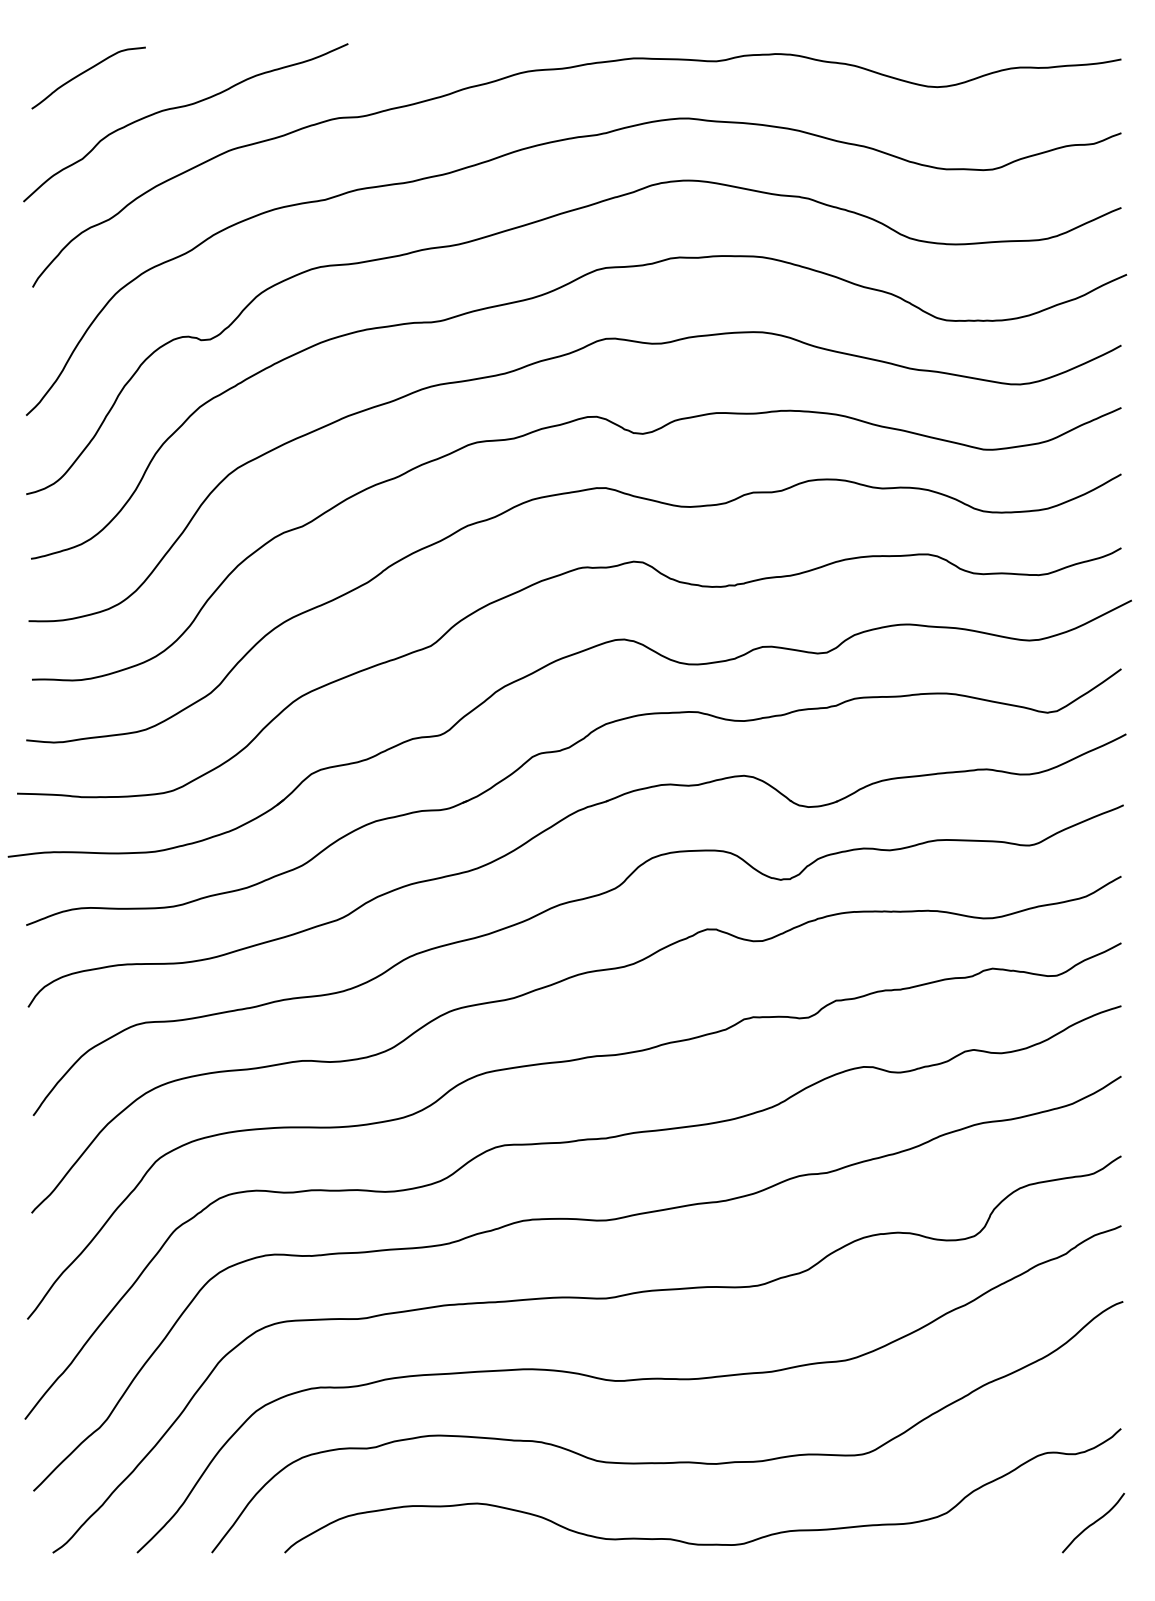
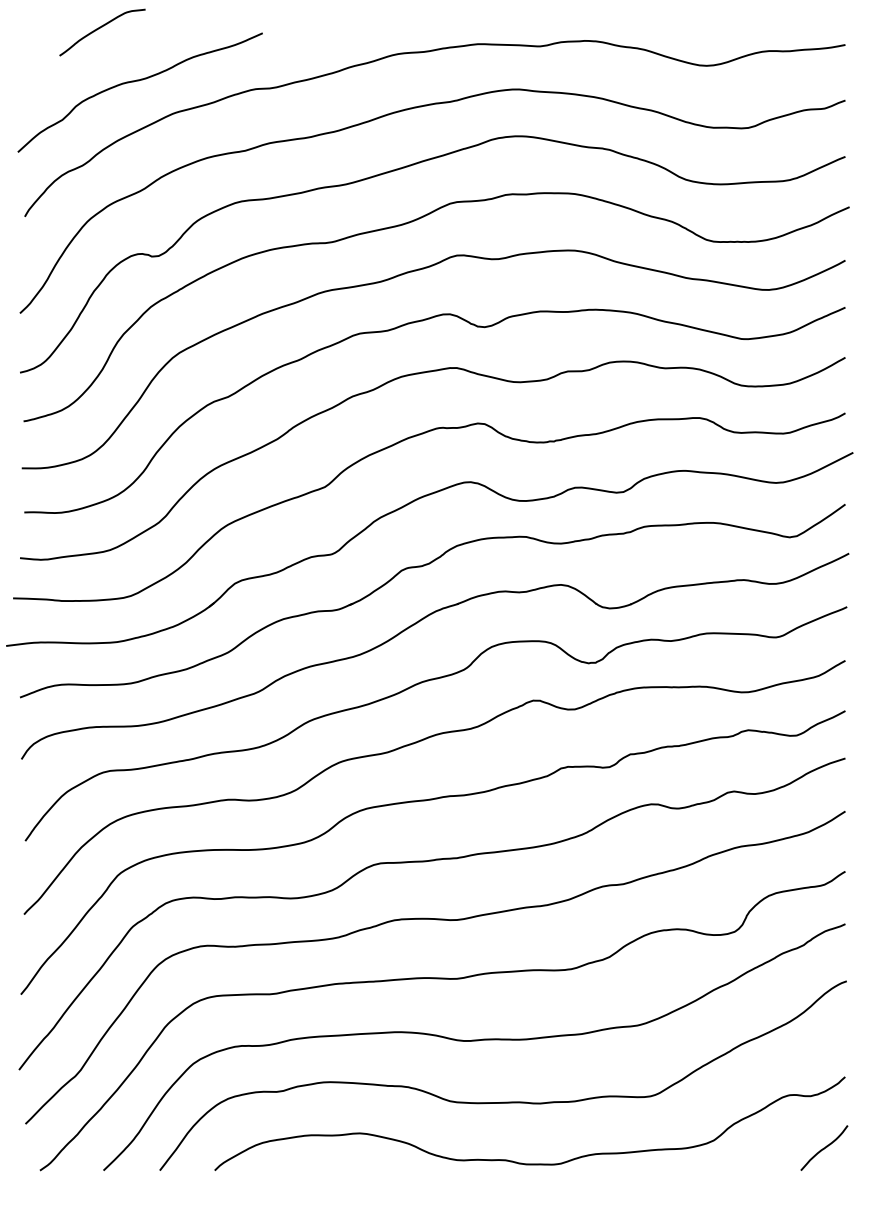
curve: (84, 73) -> (99, 29), moved

